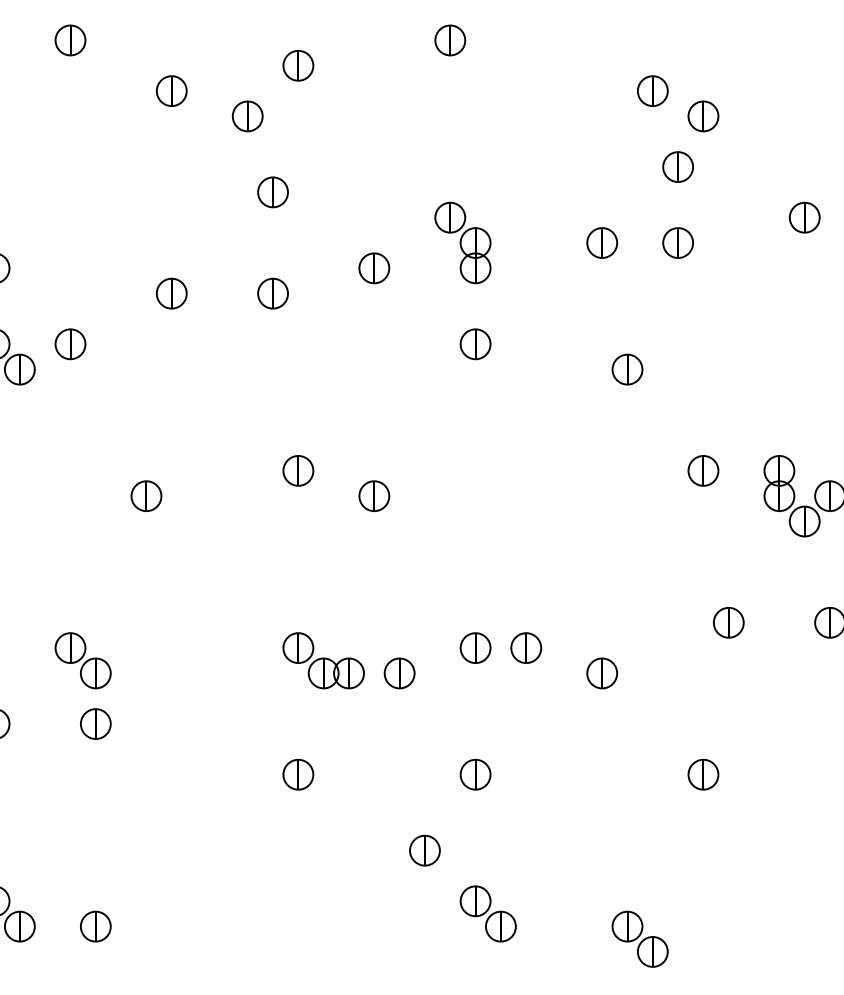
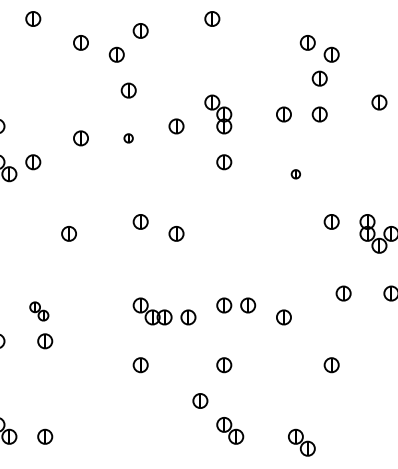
part: (272, 293) -> (128, 138), size x0.6
part: (626, 370) -> (295, 174), size x0.6
part: (83, 660) -> (39, 311), size x0.7

